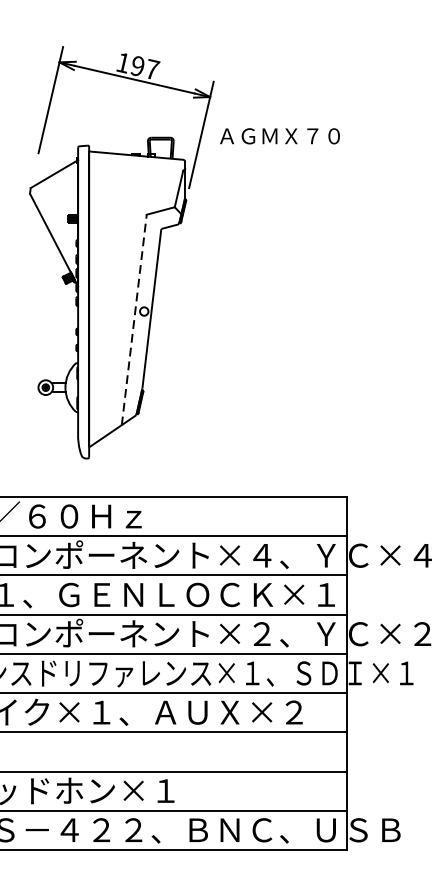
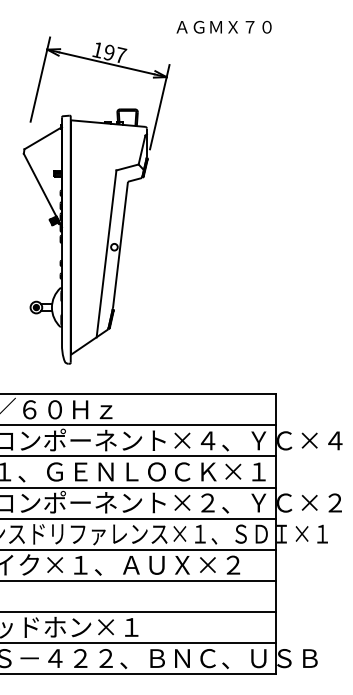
text: (279, 135) -> (223, 26), moved
line: (134, 319) -> (106, 253), dashed -> solid

